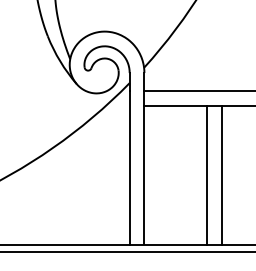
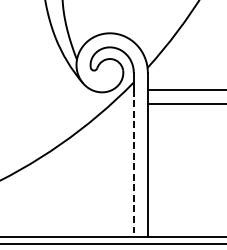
line: (129, 168) -> (133, 164), solid -> dashed
line: (206, 174) -> (207, 169), removed
line: (221, 174) -> (221, 169), removed

